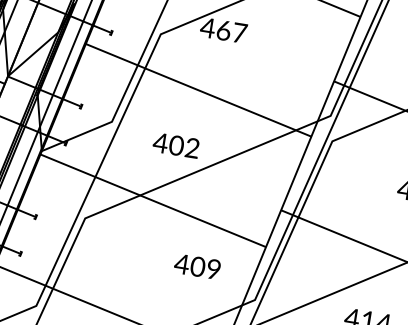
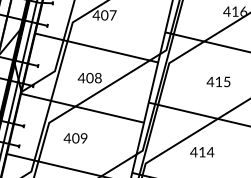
text: (223, 28) -> (104, 14), 467 -> 407
text: (192, 148) -> (98, 78), 402 -> 408
text: (197, 266) -> (75, 138), moved

